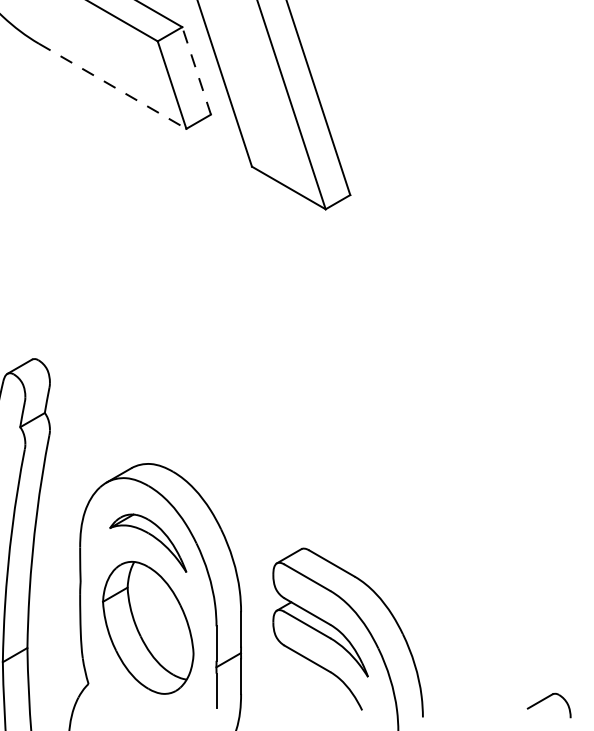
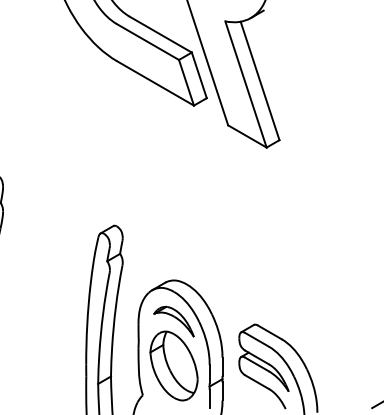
line: (197, 69) -> (199, 74), dashed -> solid
line: (112, 86) -> (155, 83), dashed -> solid

